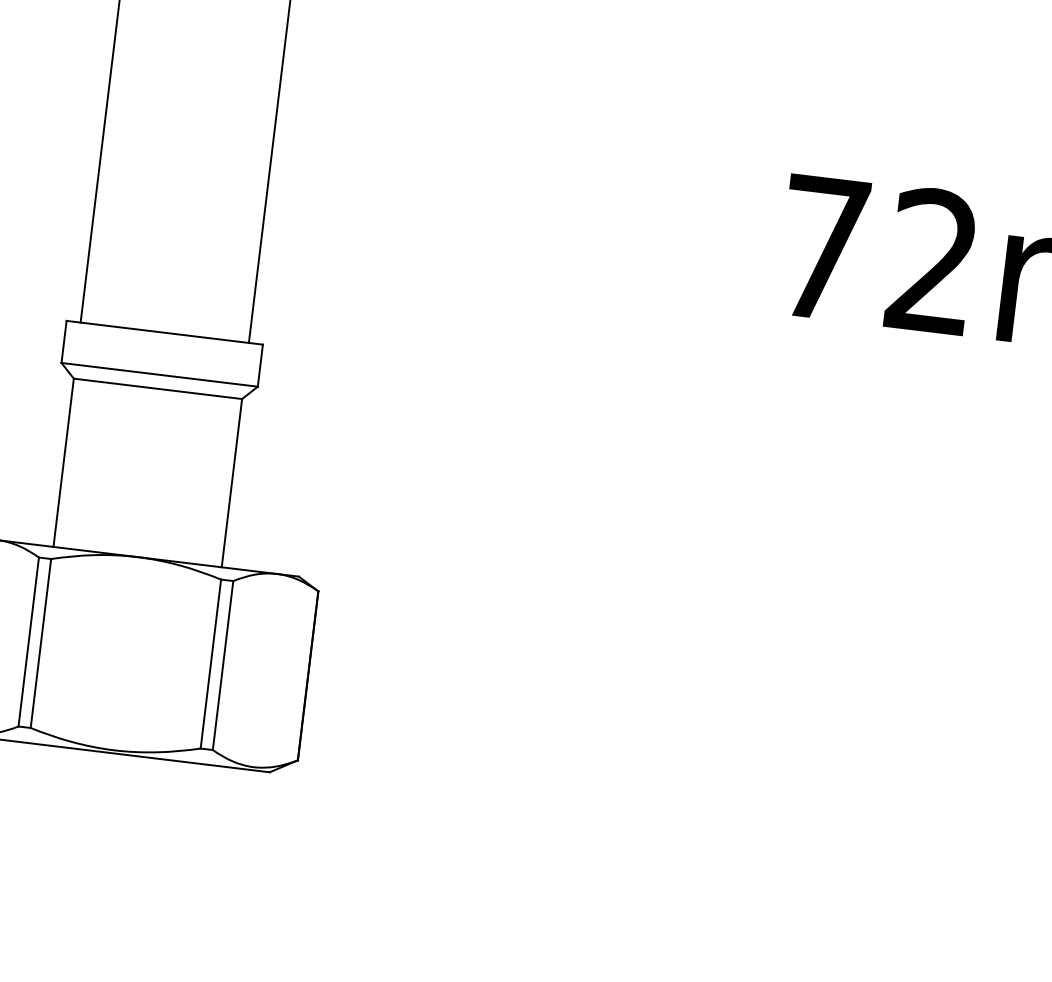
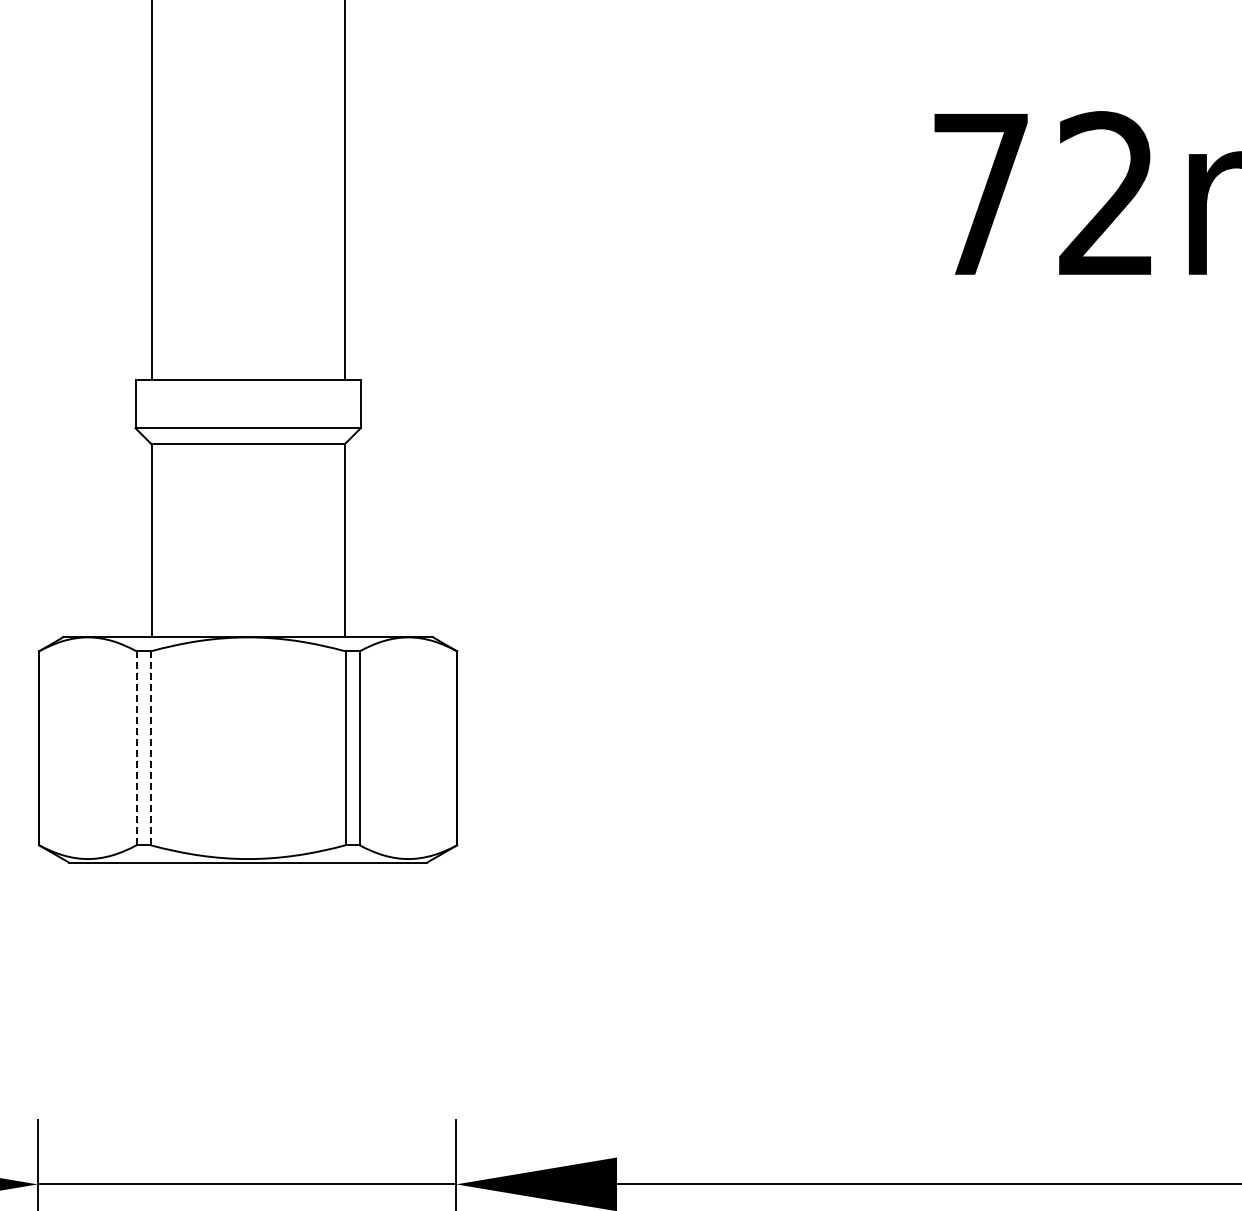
line: (28, 642) -> (136, 748), solid -> dashed
line: (40, 643) -> (150, 748), solid -> dashed

